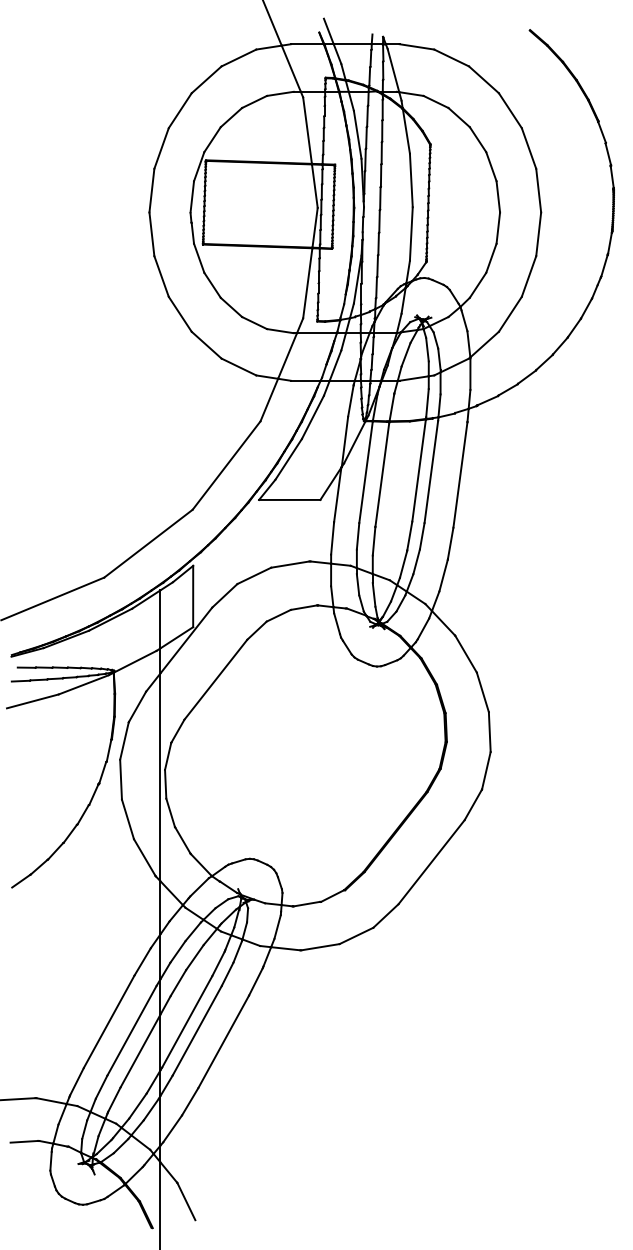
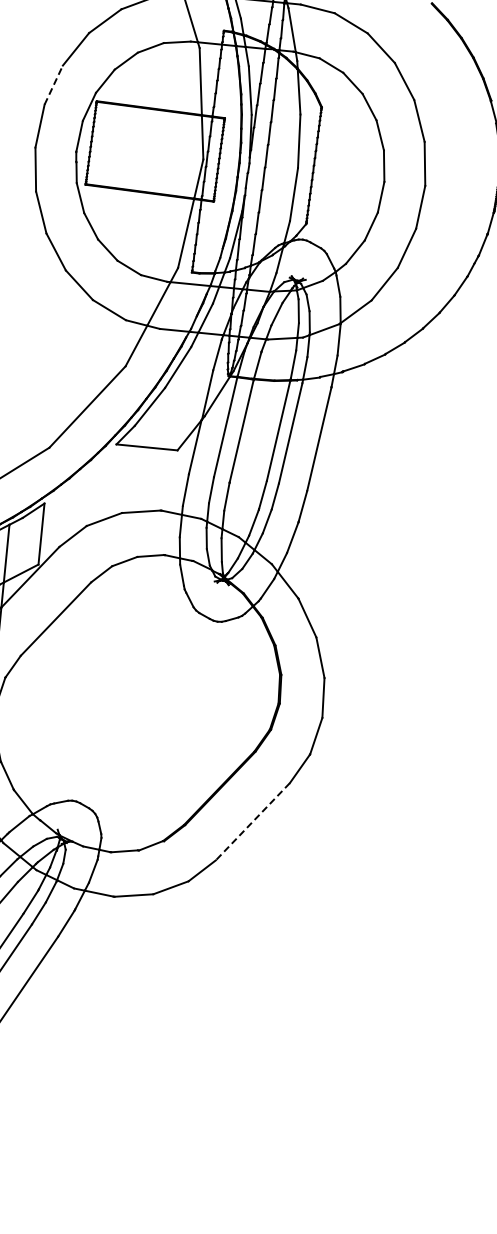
line: (161, 148) -> (53, 85), solid -> dashed
line: (431, 862) -> (252, 822), solid -> dashed

